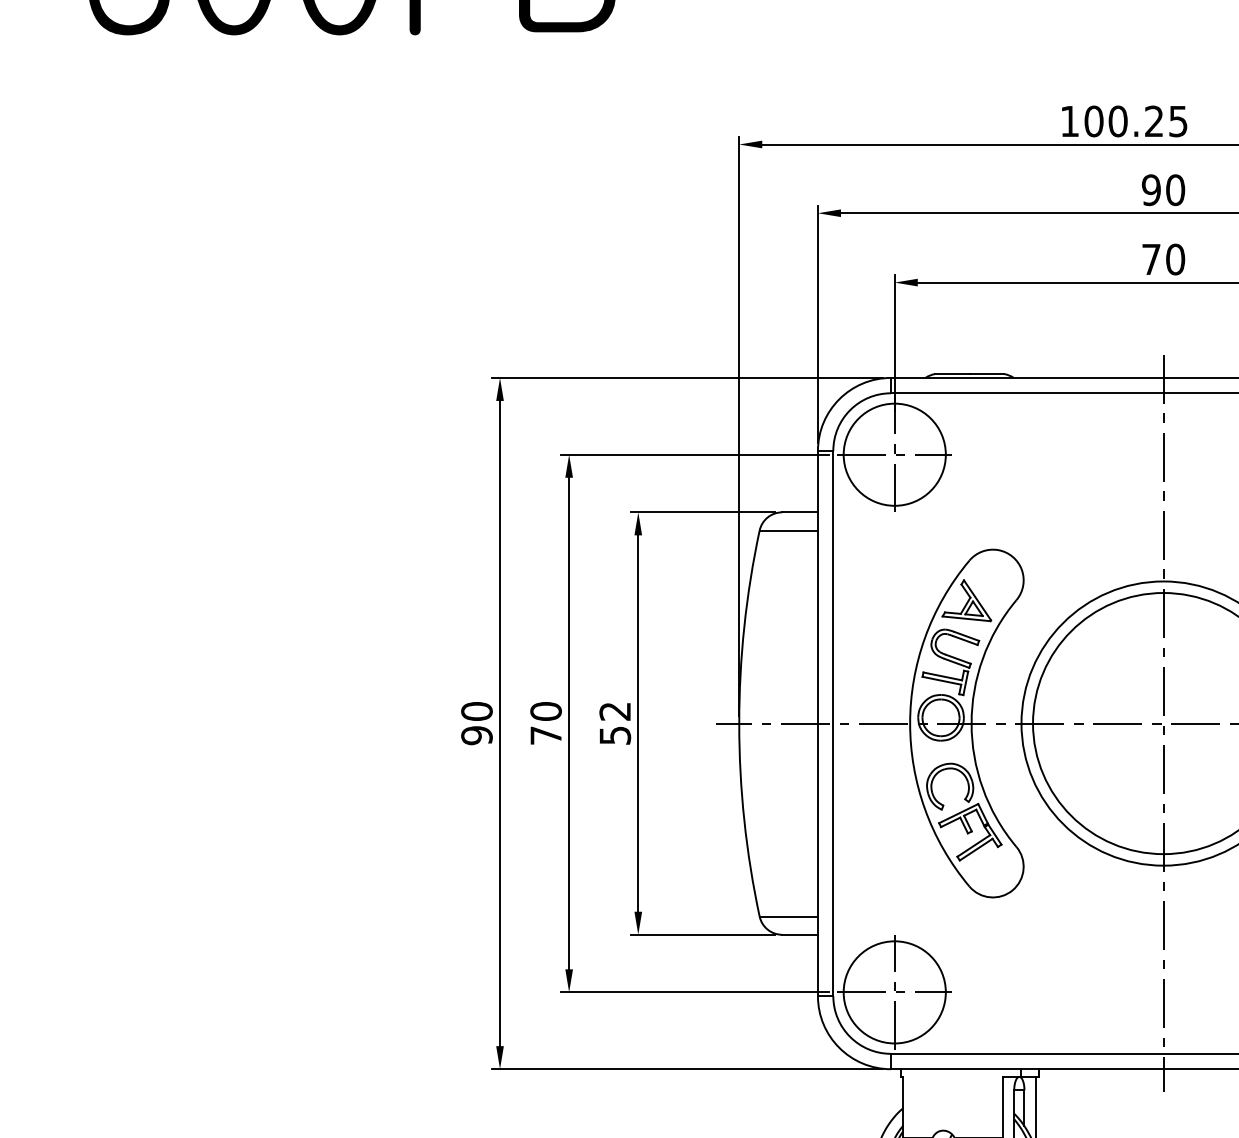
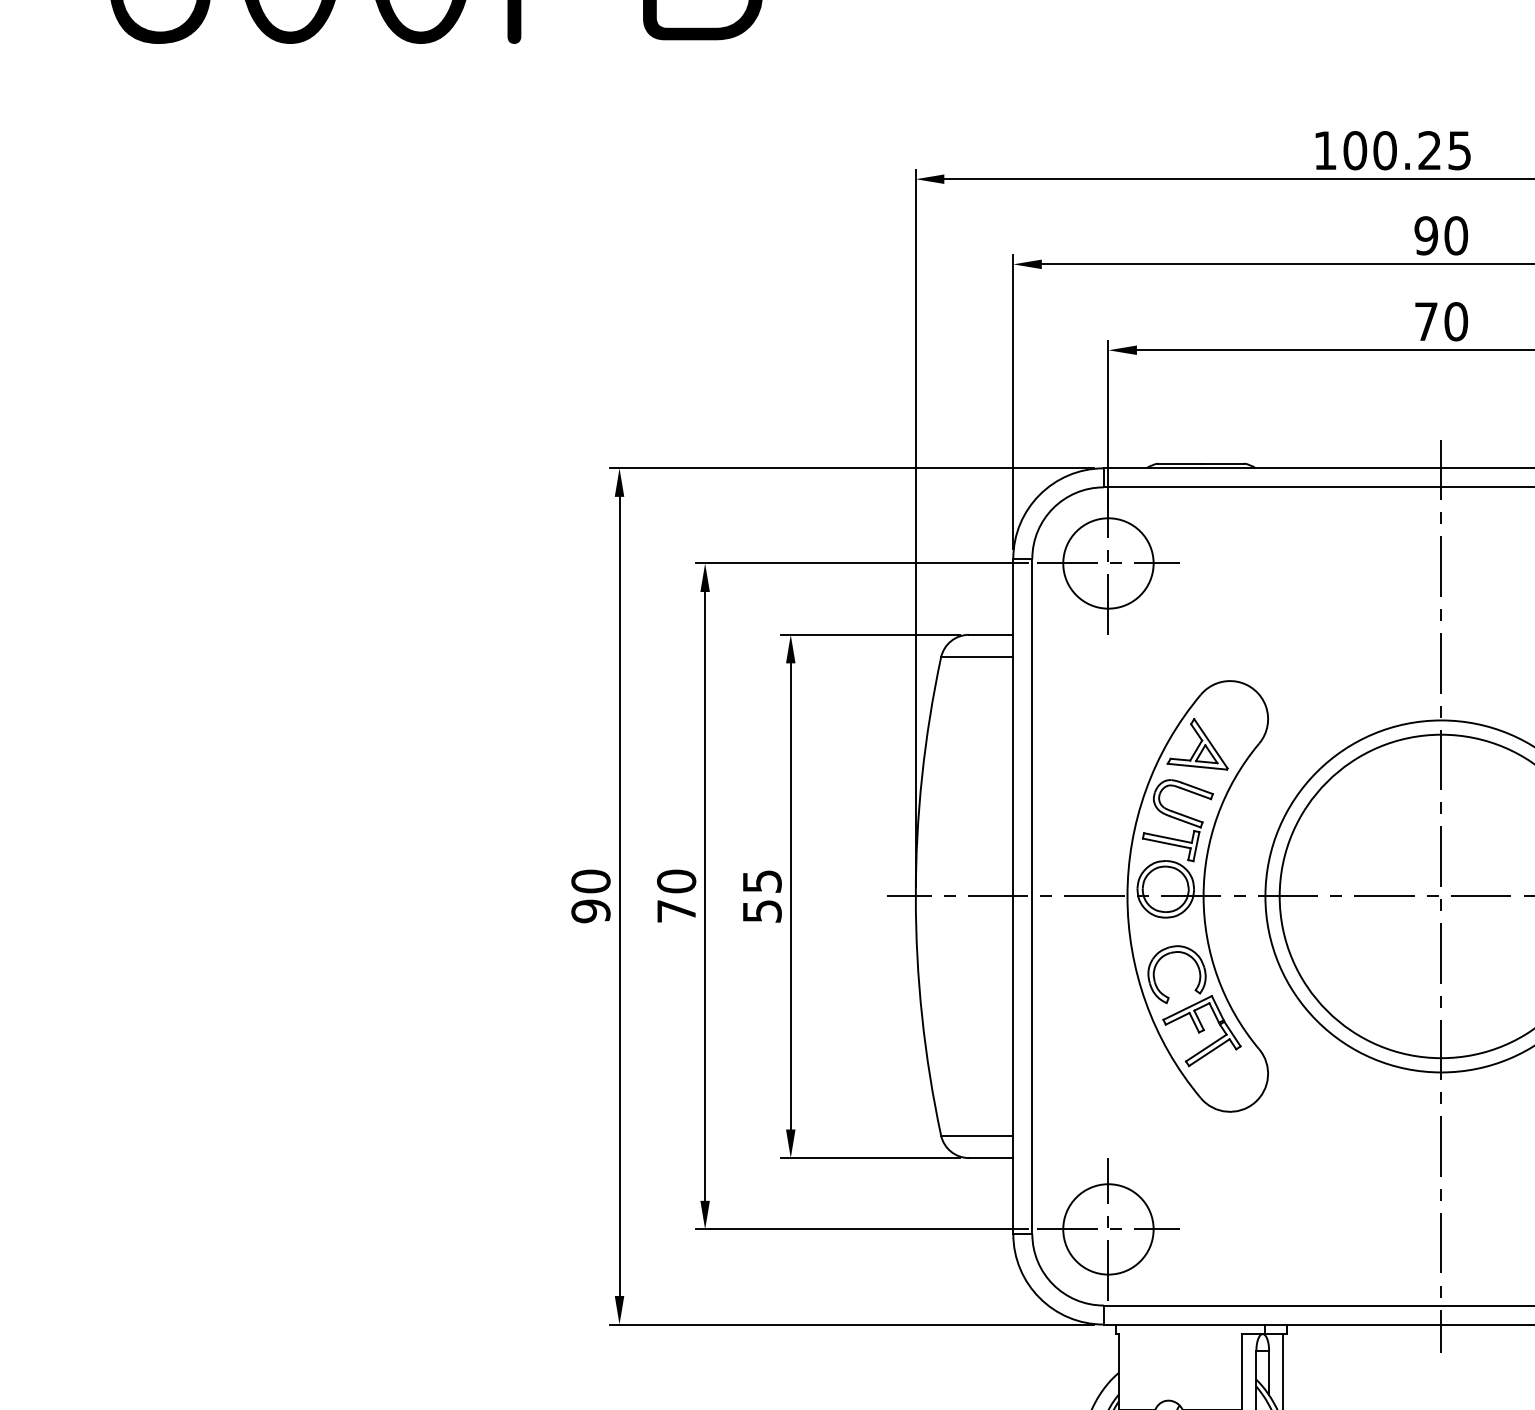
circle: (894, 454) -> (1108, 563), size x0.71
text: (615, 711) -> (762, 881), 52 -> 55
circle: (894, 991) -> (1108, 1228), size x0.71

